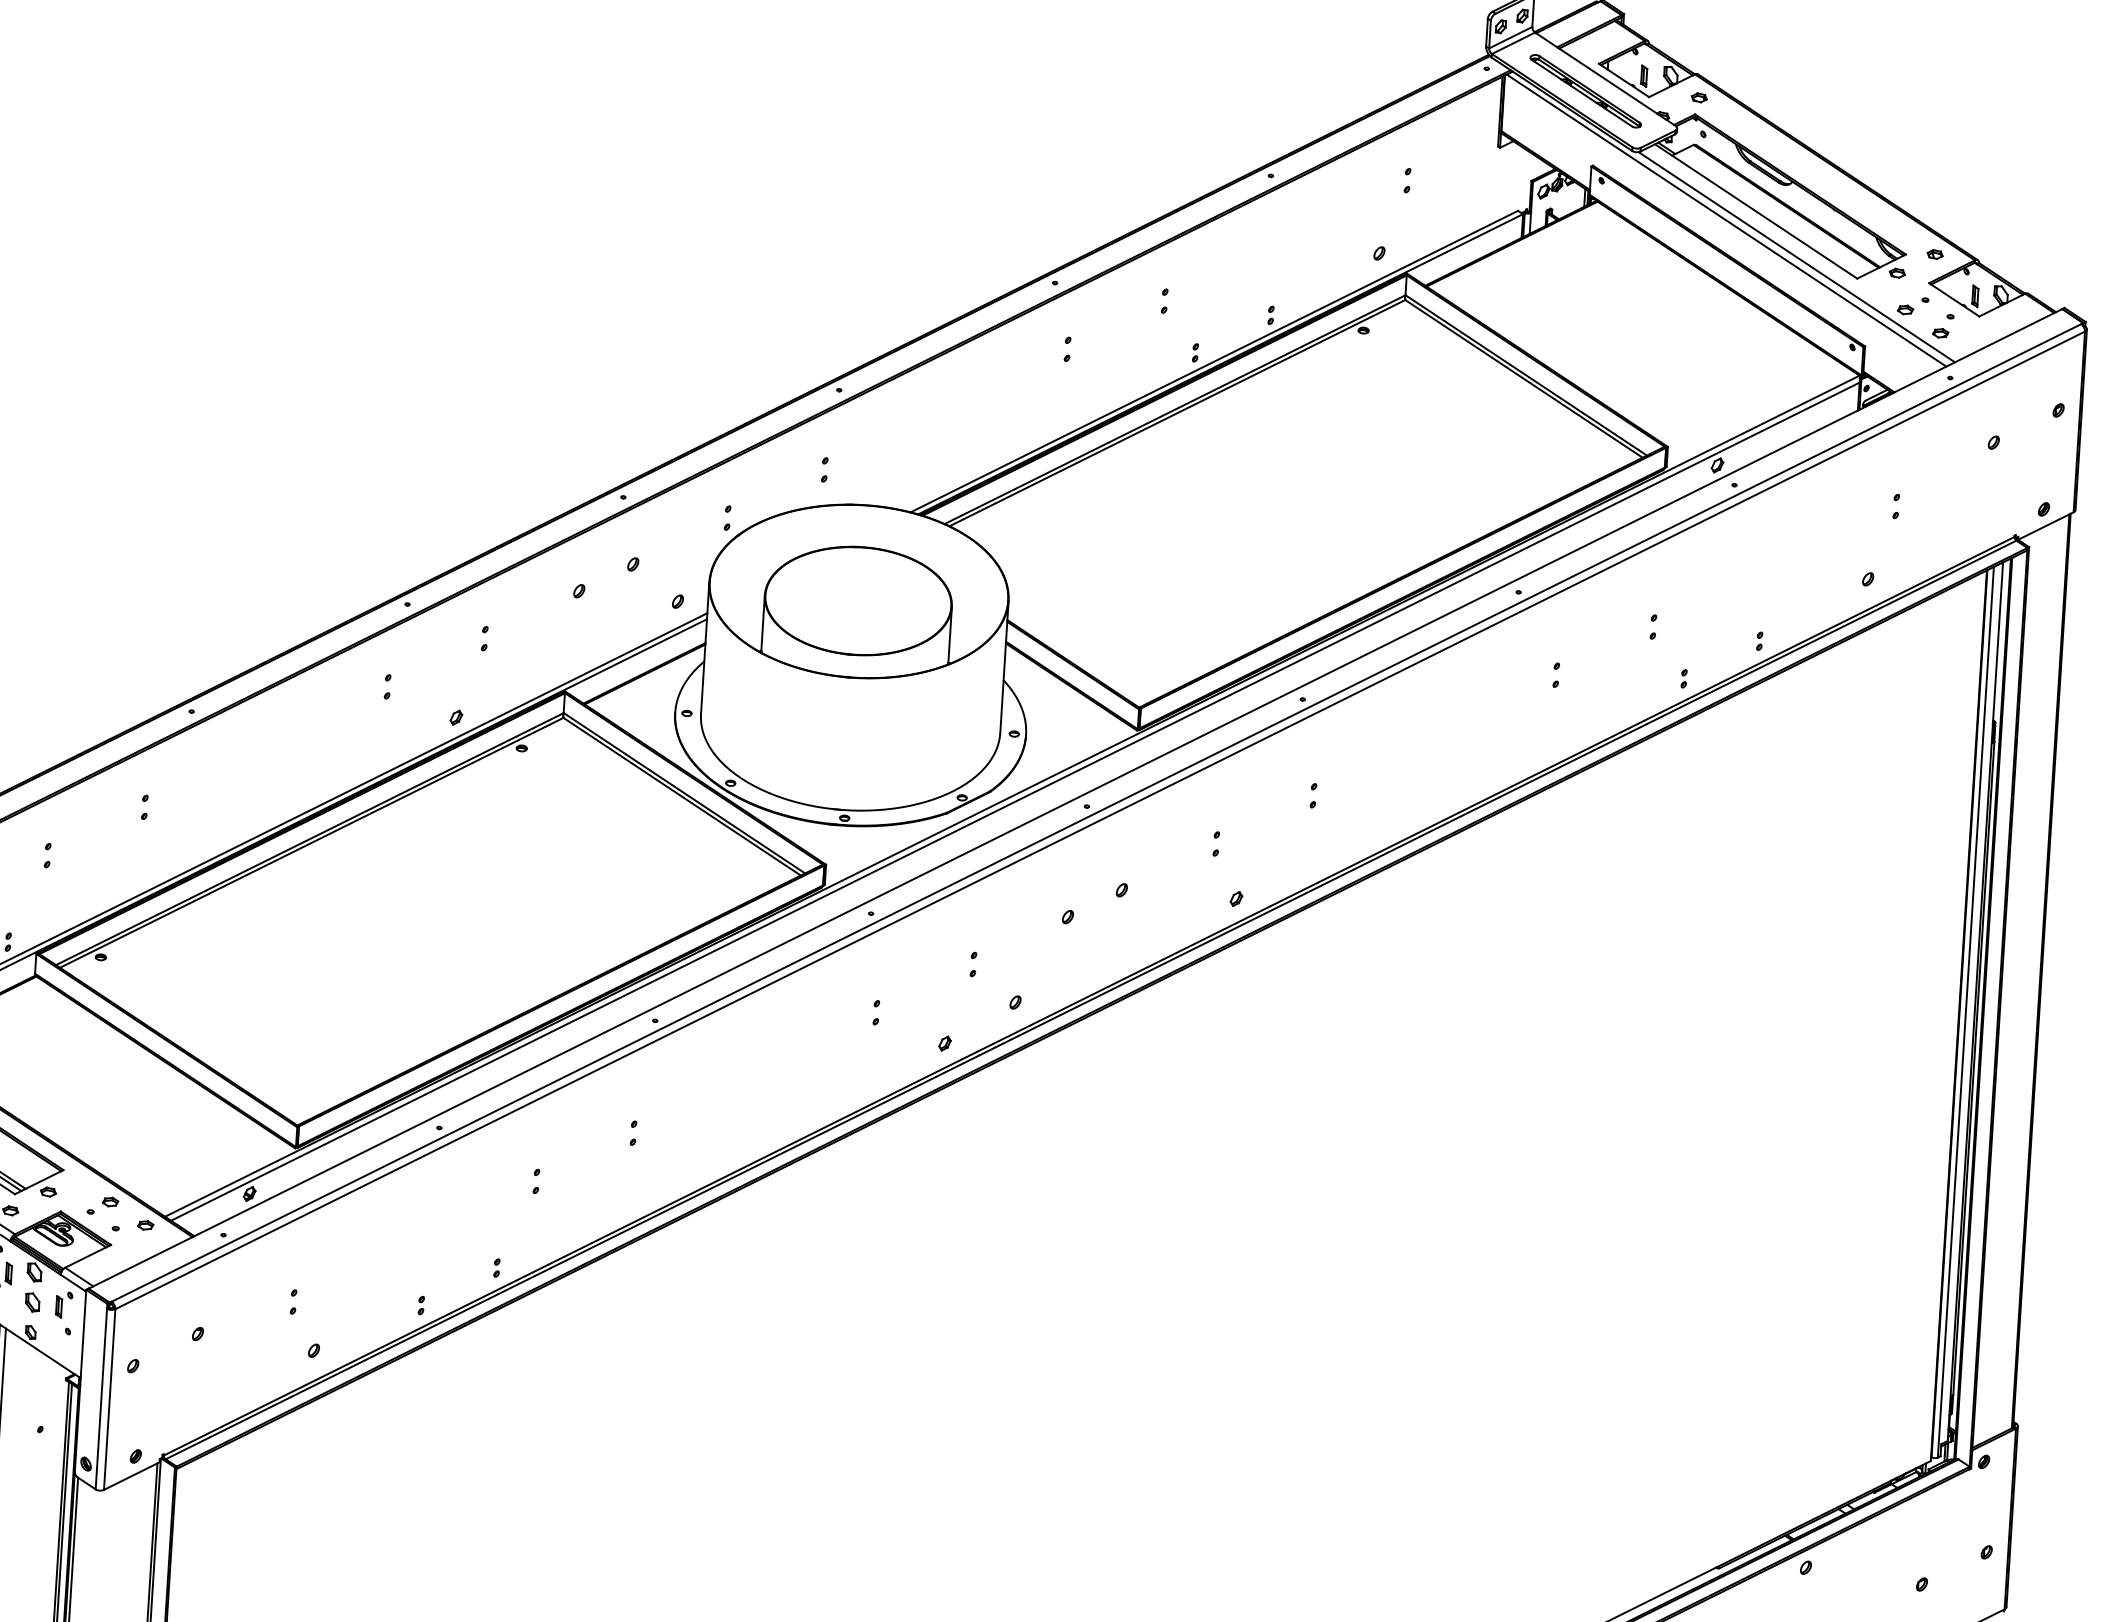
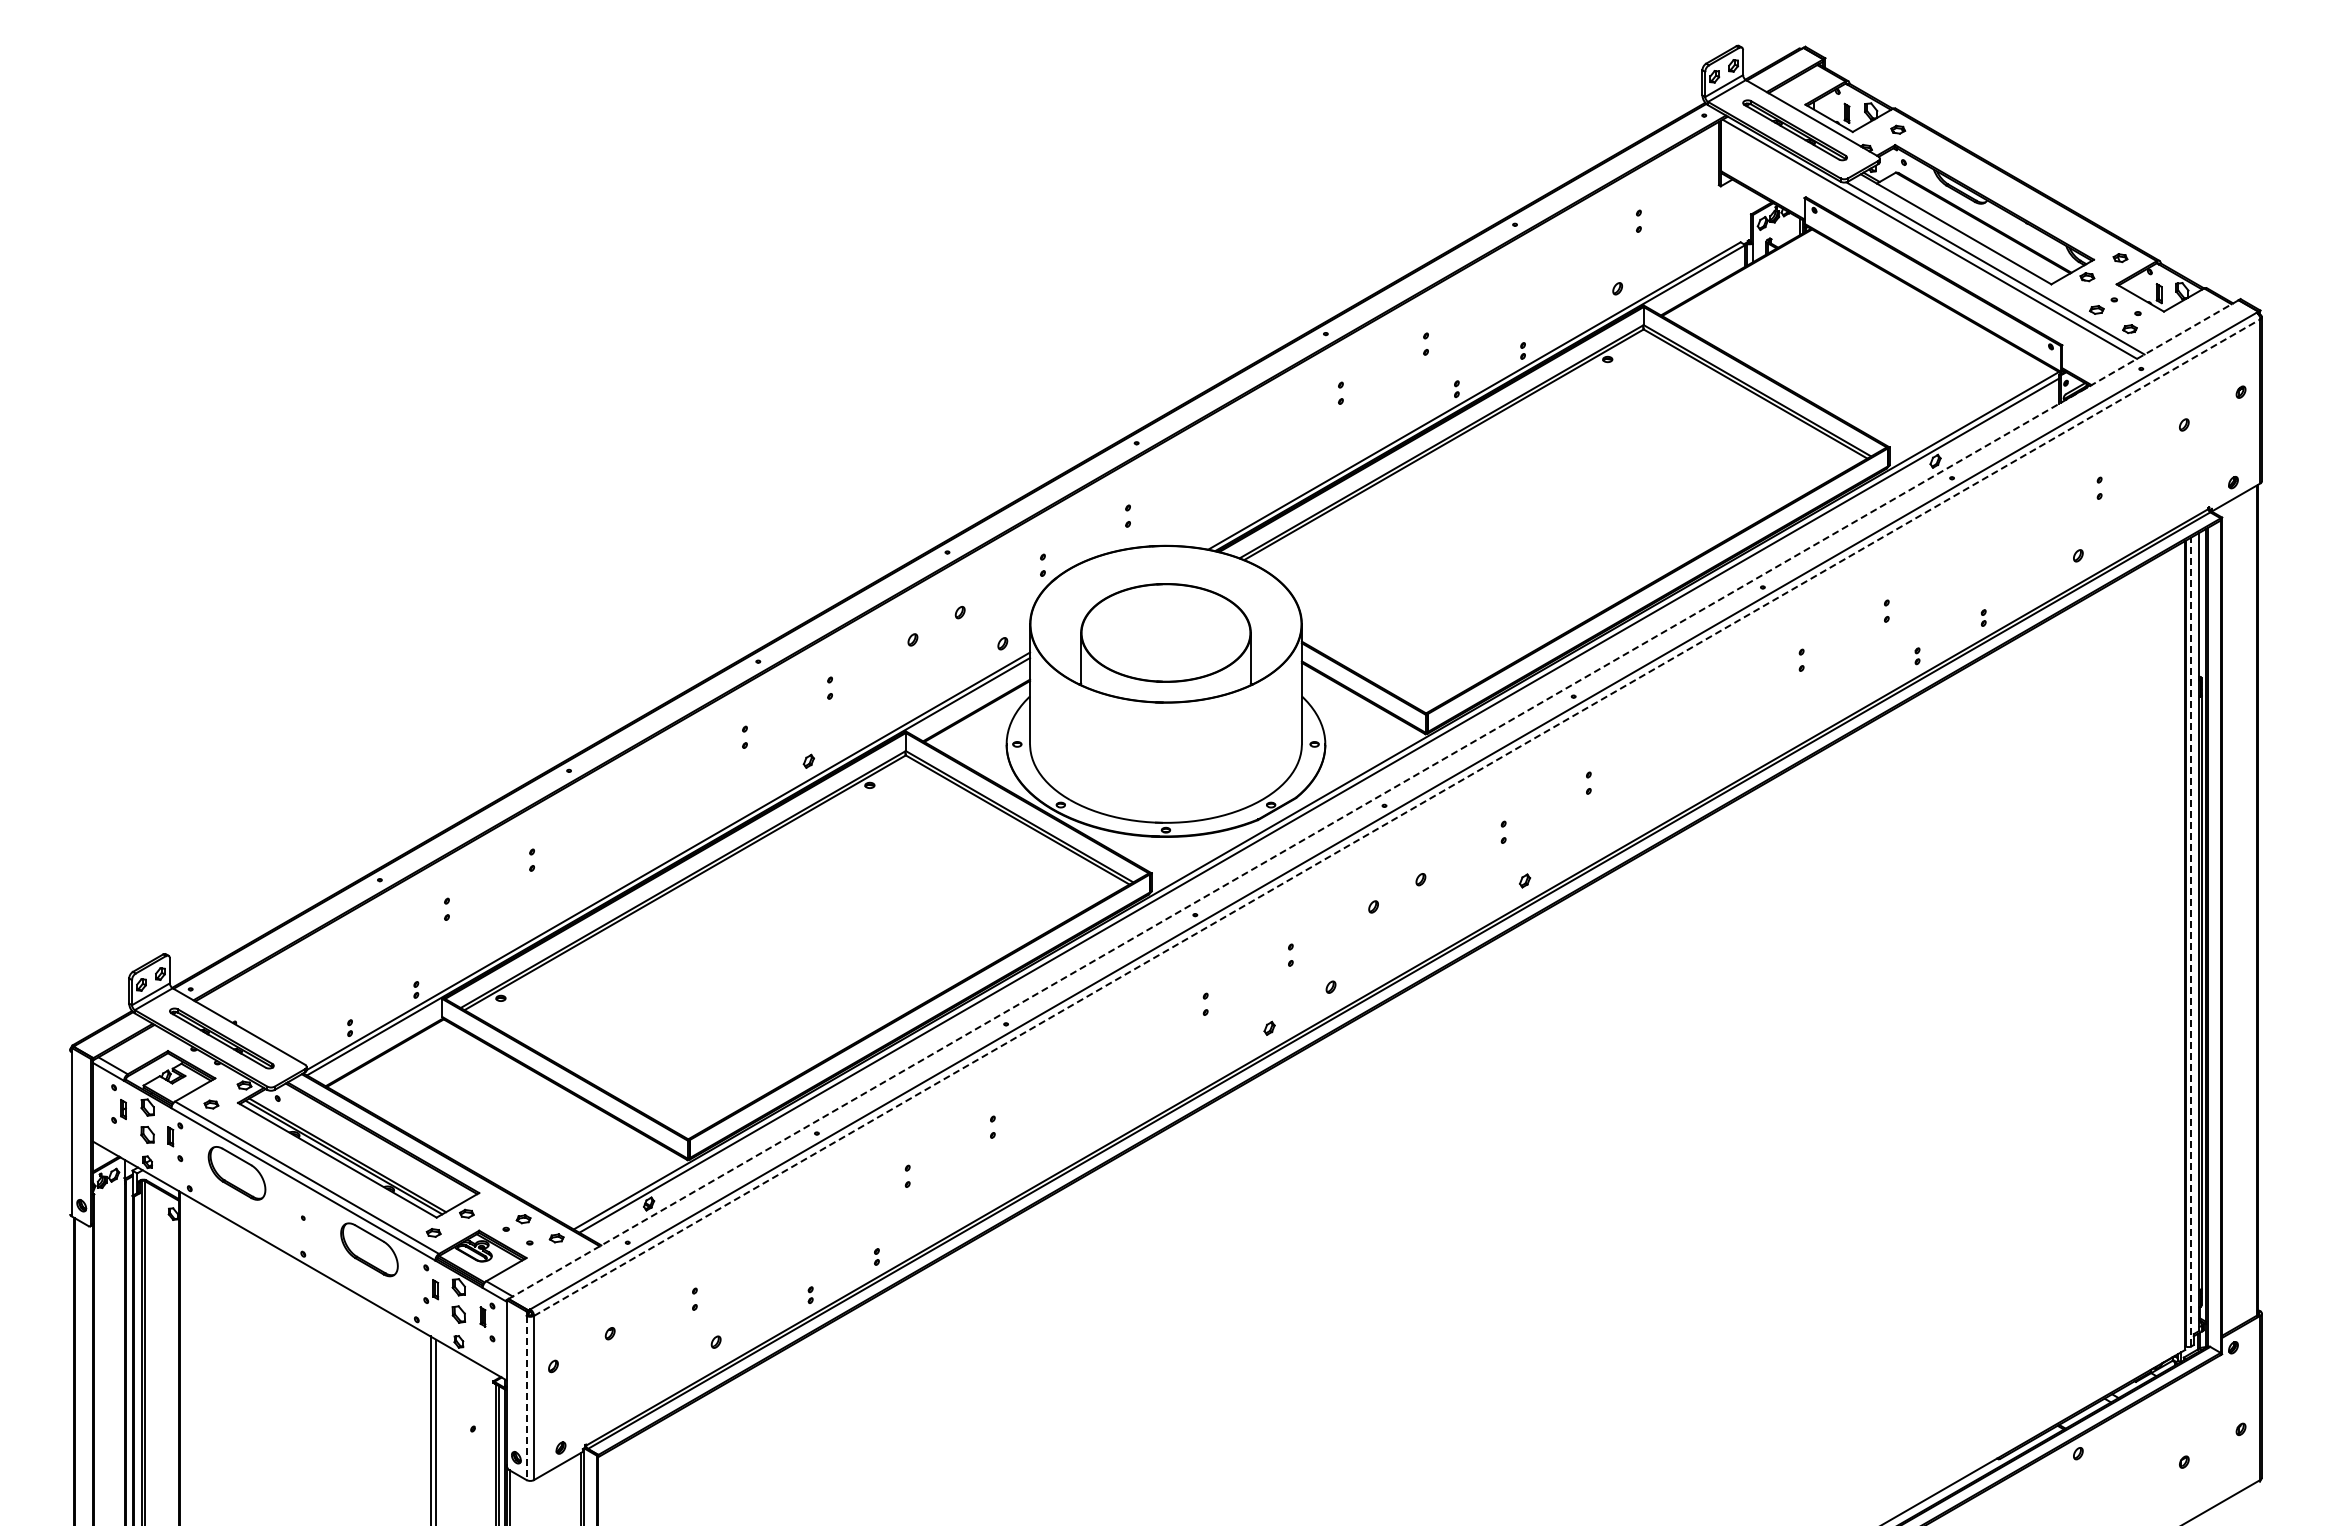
line: (1075, 798) -> (1373, 799), solid -> dashed
line: (1100, 820) -> (1397, 817), solid -> dashed
line: (1966, 1011) -> (2191, 941), solid -> dashed
line: (101, 1399) -> (526, 1398), solid -> dashed

